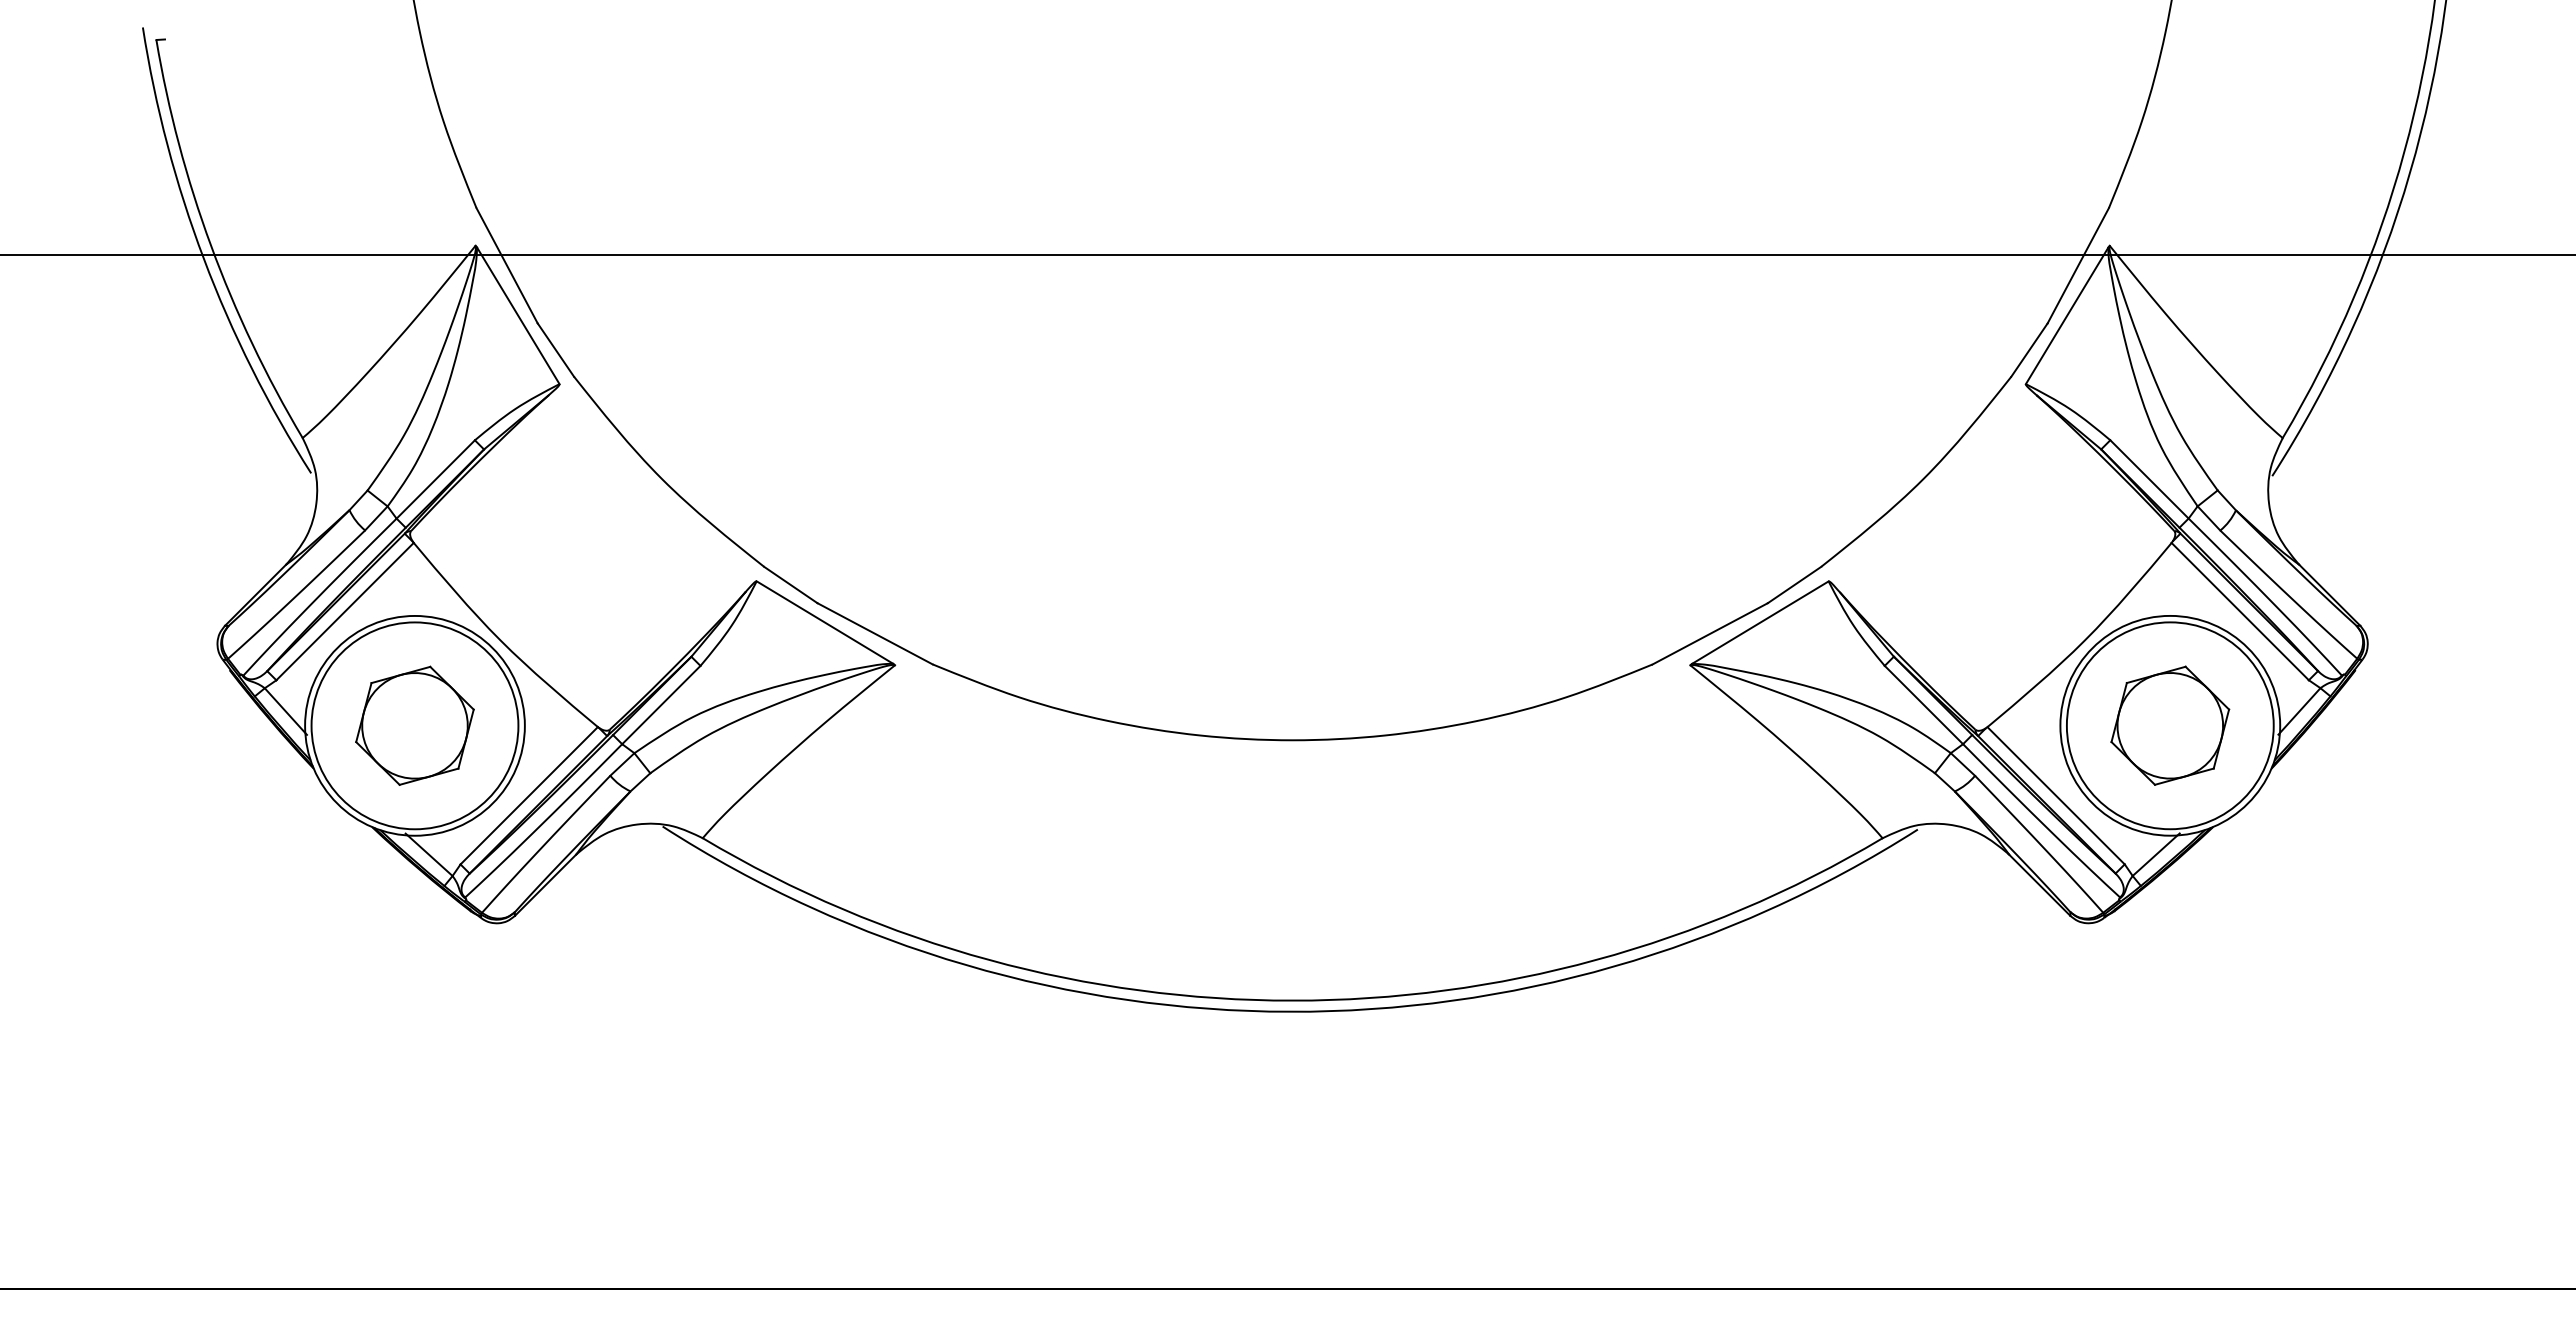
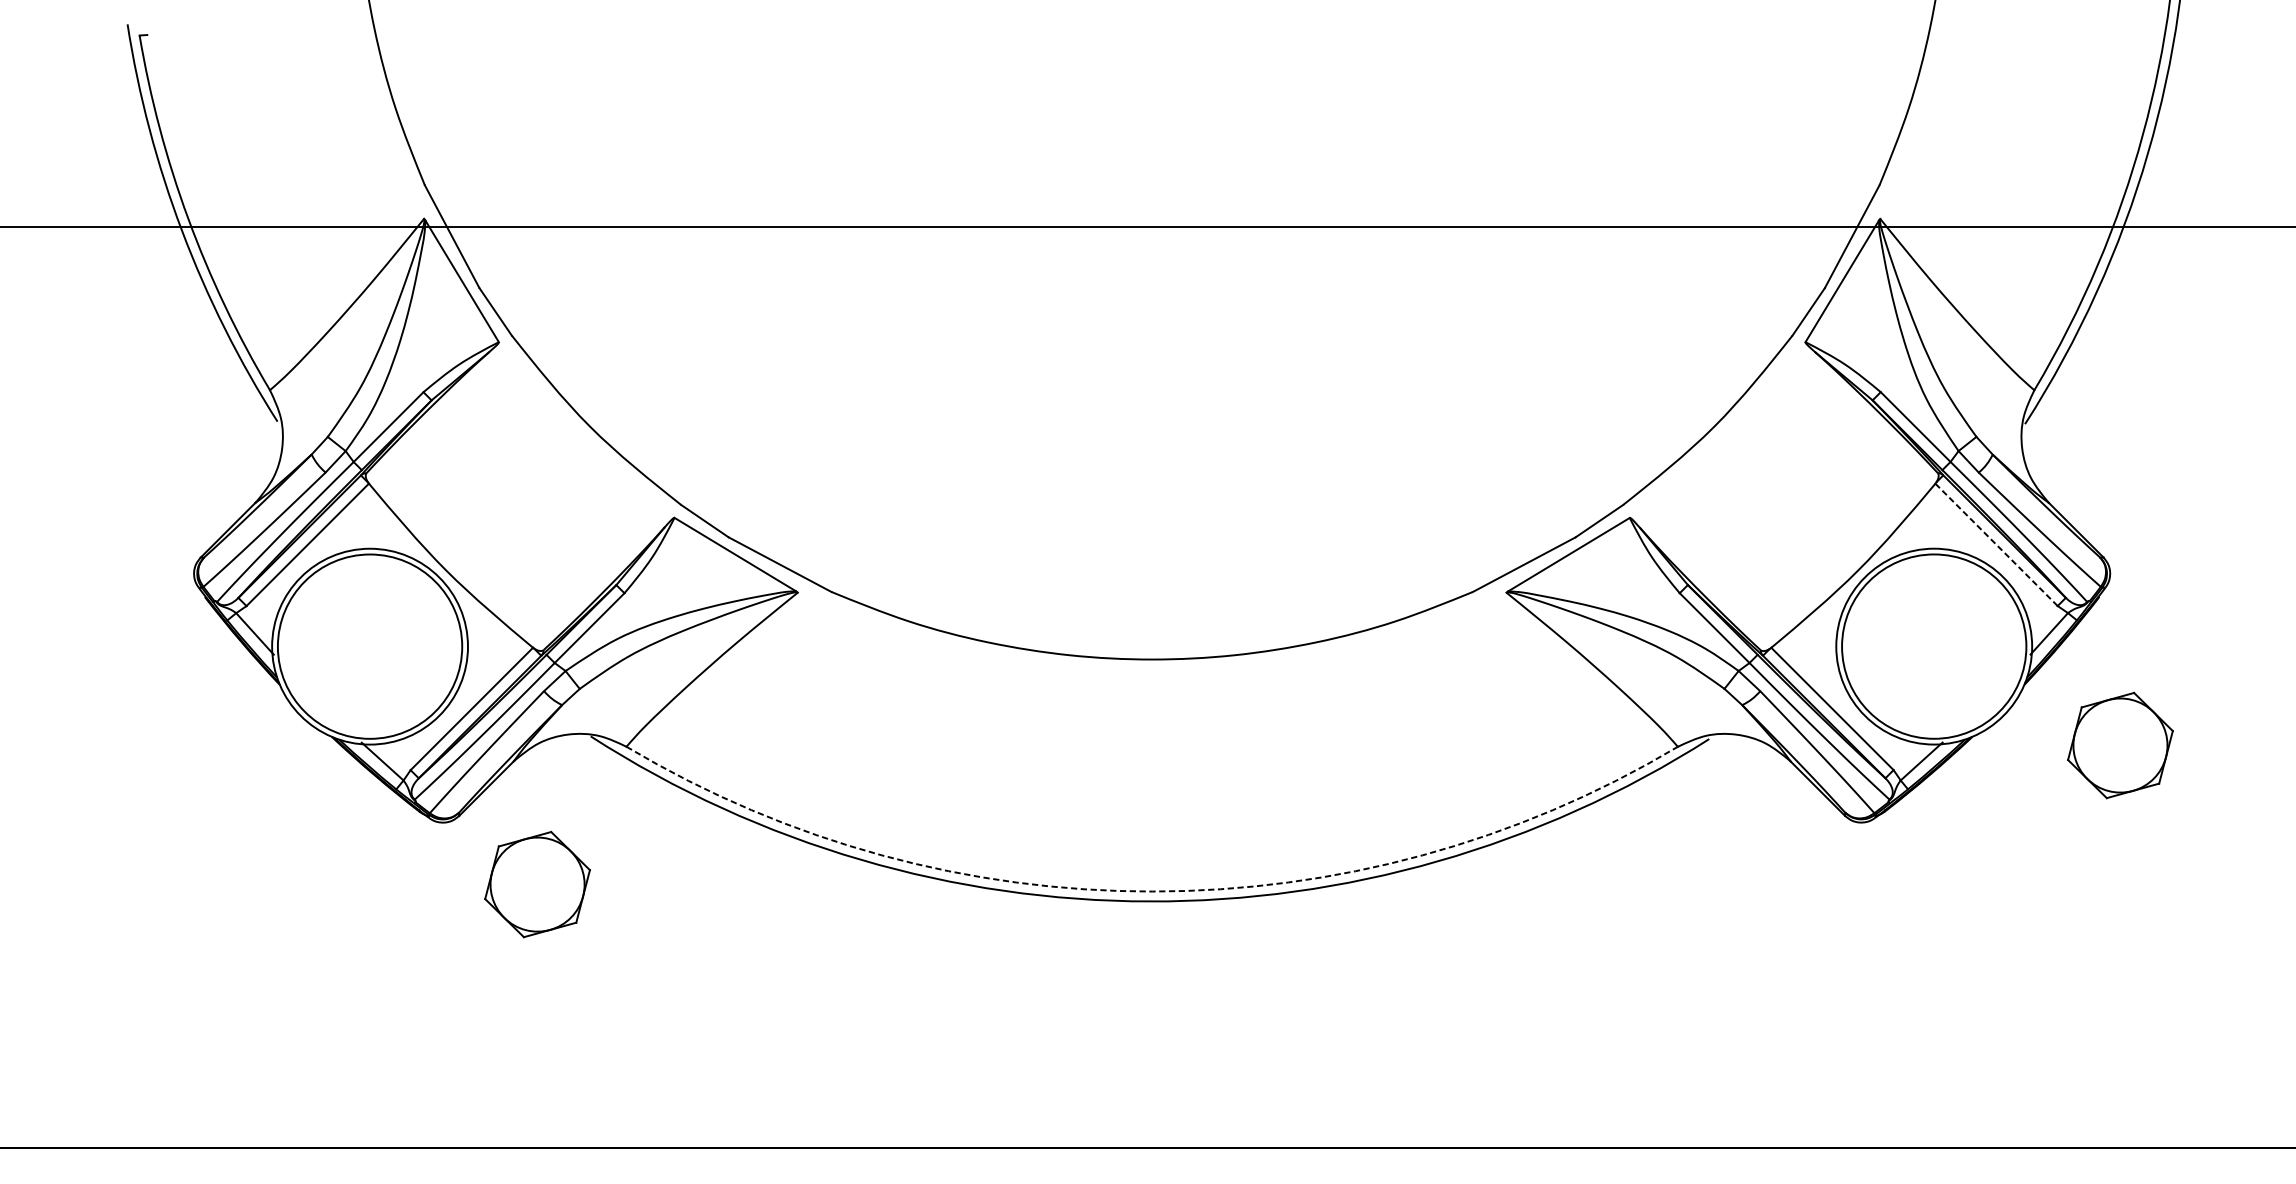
line: (2239, 611) -> (1995, 544), solid -> dashed
part: (414, 725) -> (537, 884), moved
part: (2170, 725) -> (2120, 745), moved
arc: (1292, 1000) -> (1152, 891), solid -> dashed

